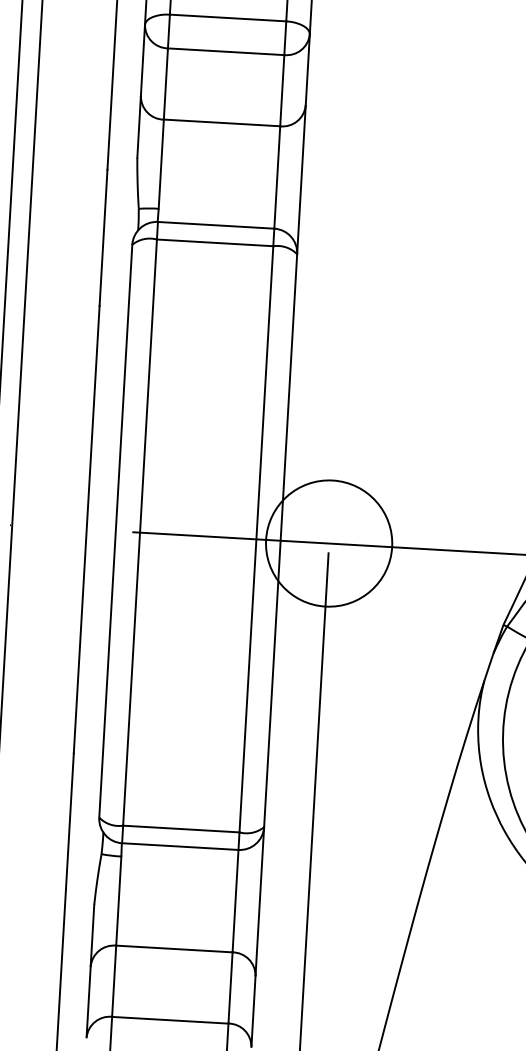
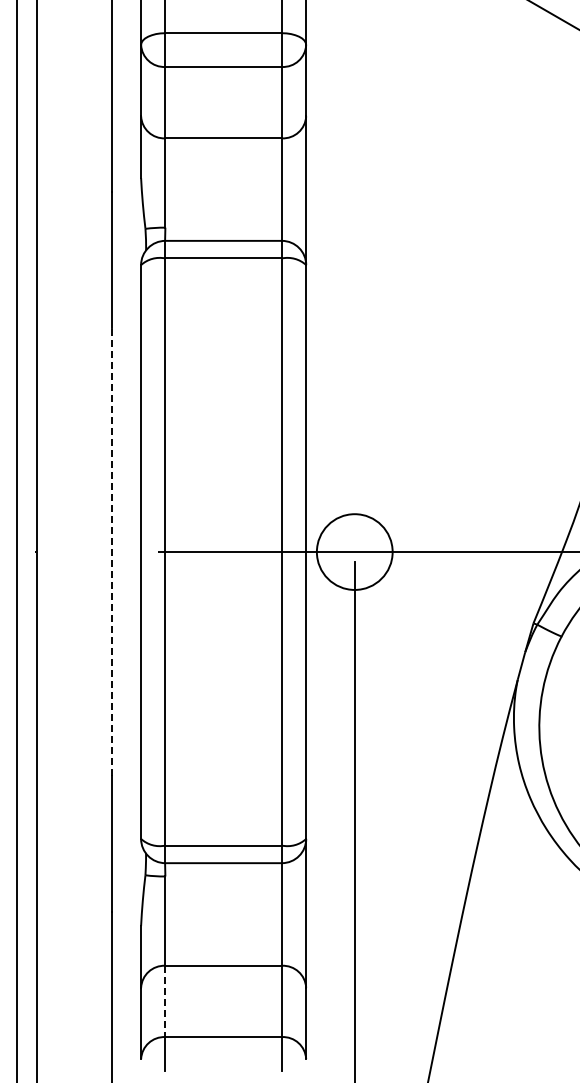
line: (86, 528) -> (111, 551), solid -> dashed
circle: (328, 542) -> (354, 551), size x0.6
line: (114, 981) -> (165, 1001), solid -> dashed

